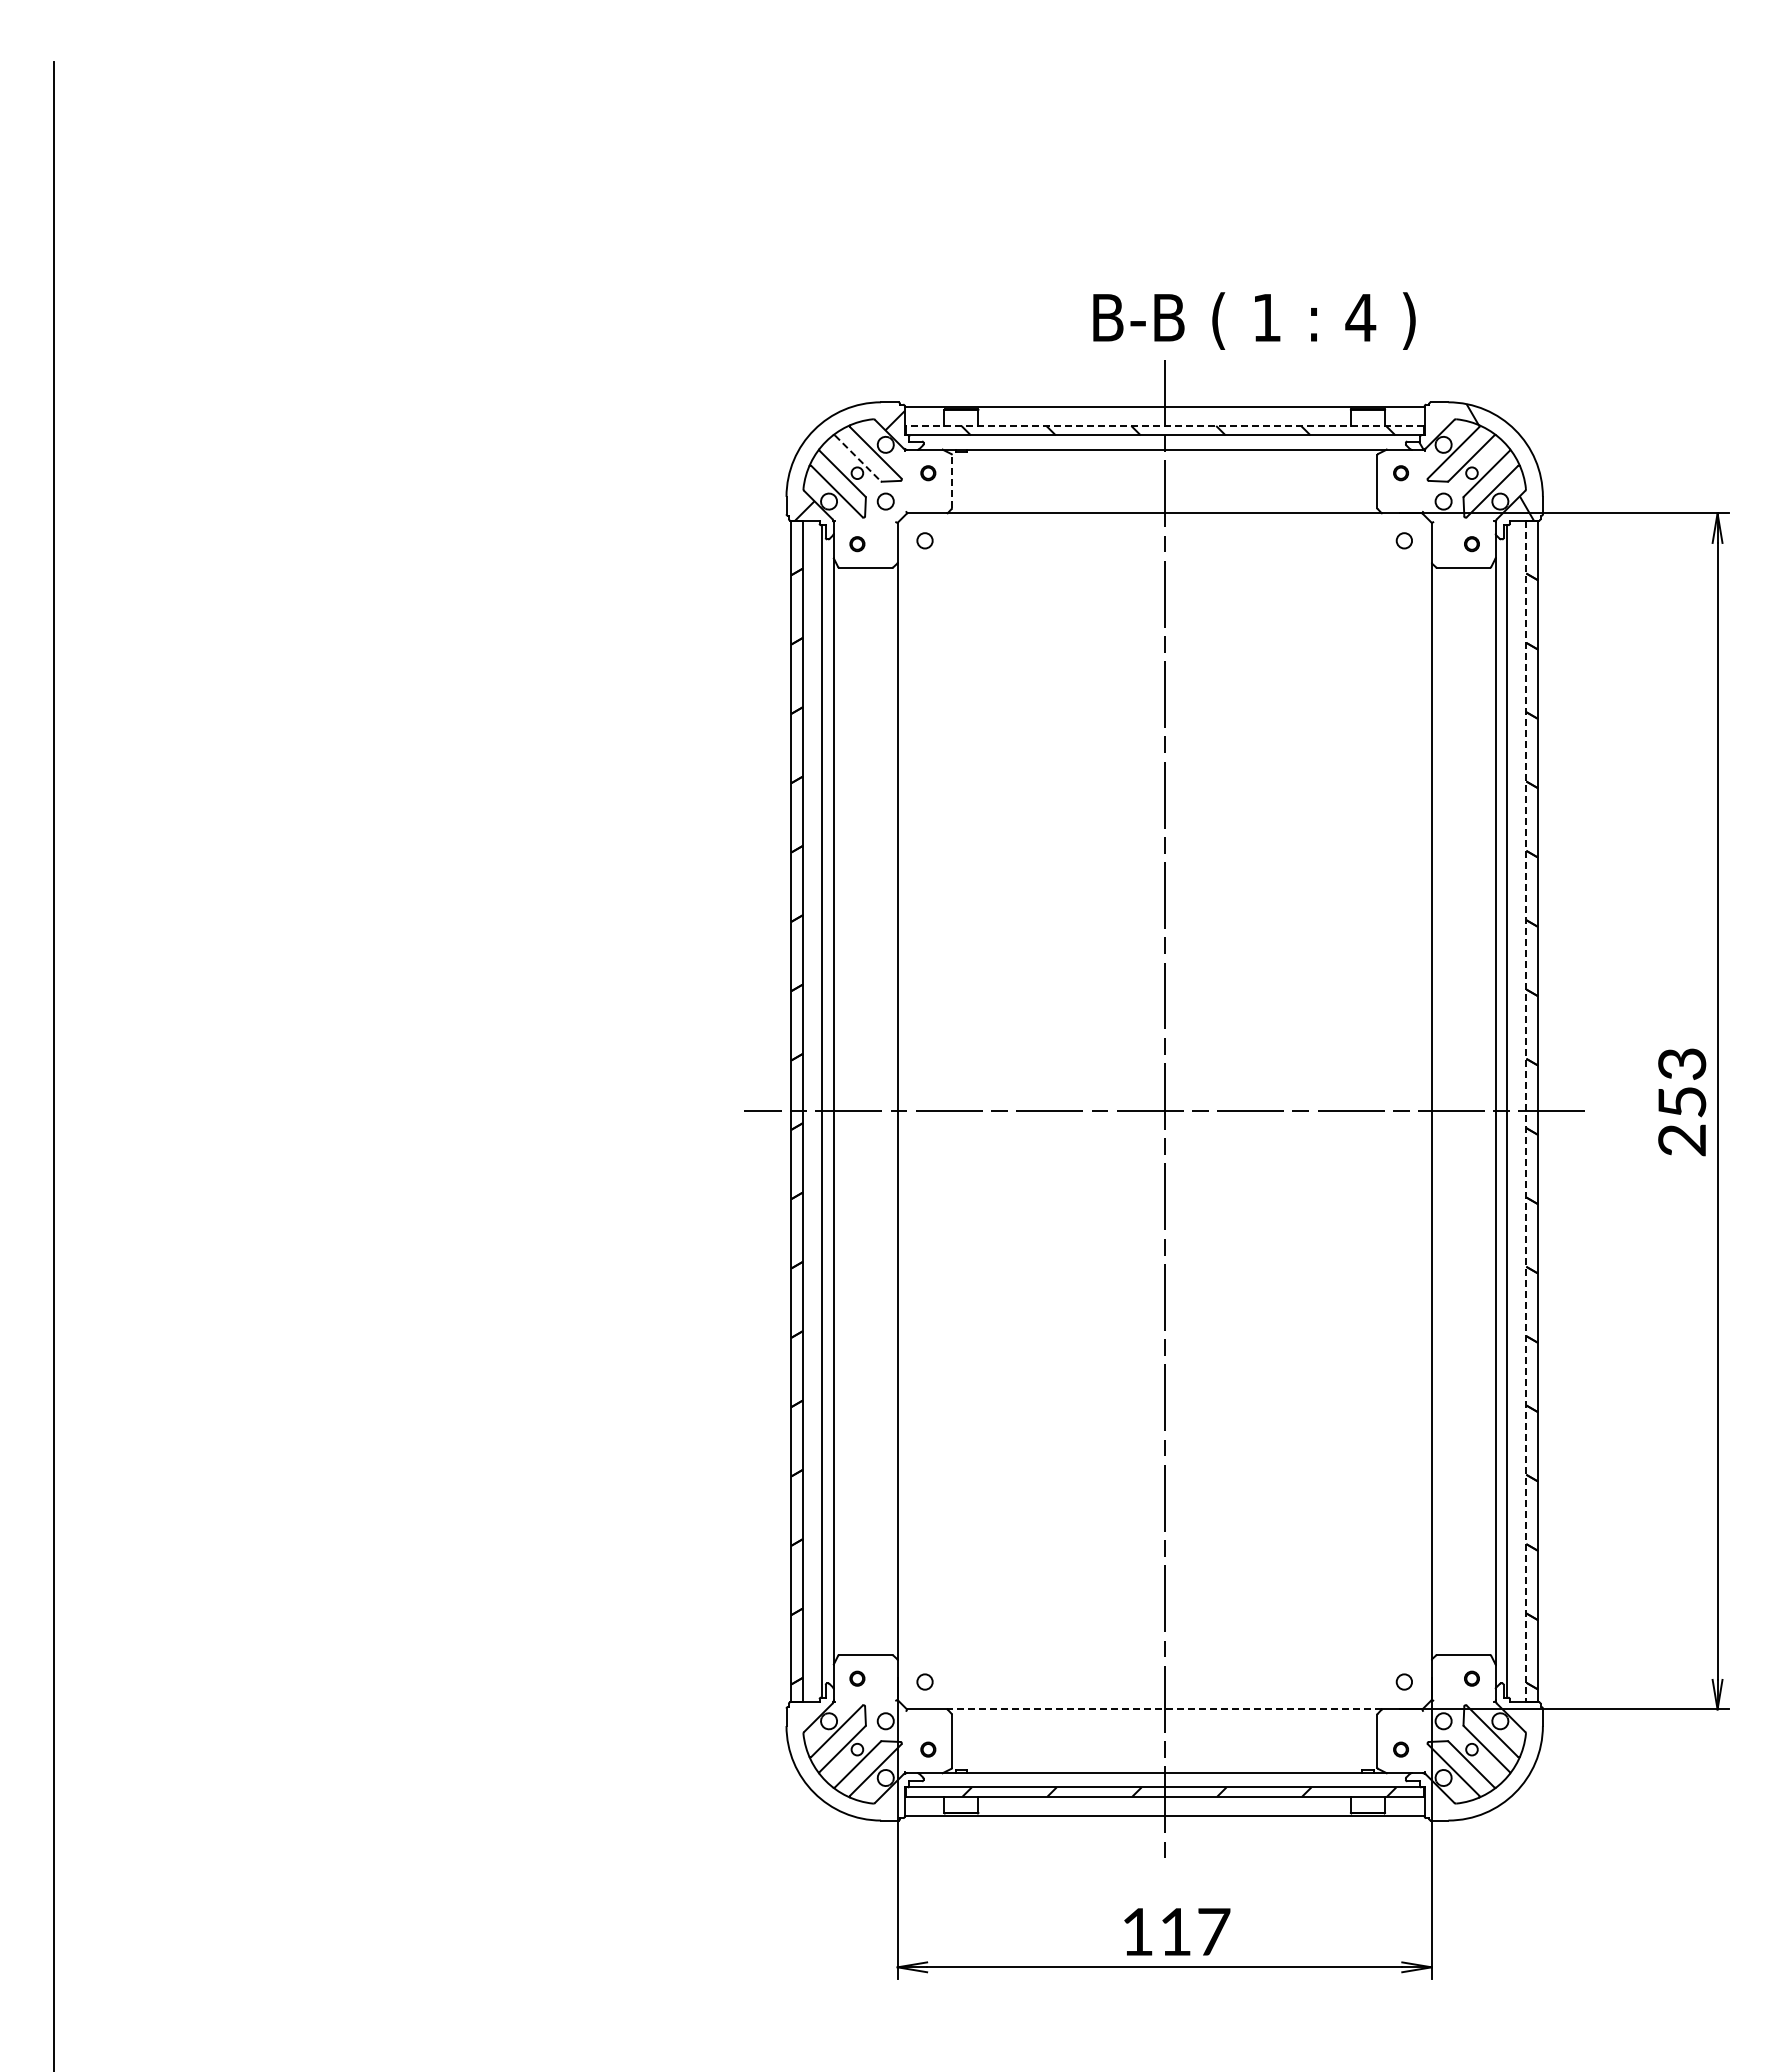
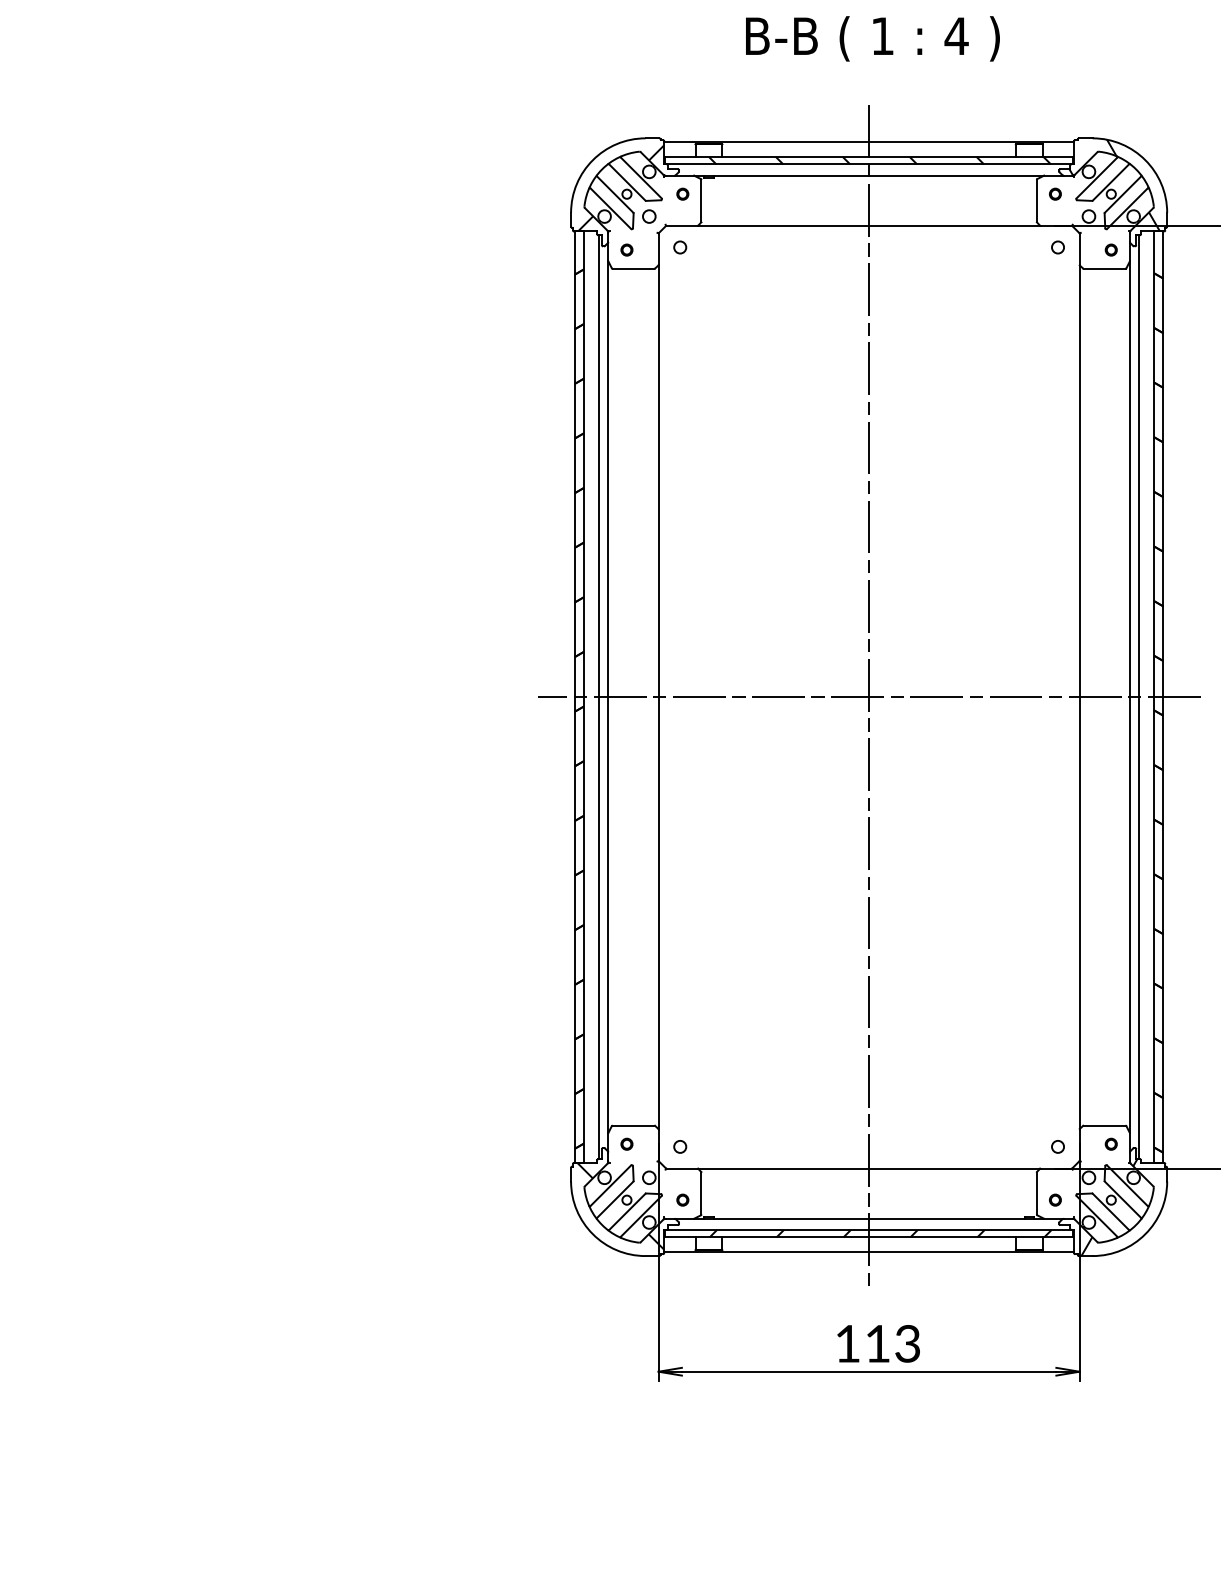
text: (1254, 320) -> (872, 38), moved
line: (1164, 425) -> (868, 156), dashed -> solid
line: (858, 458) -> (627, 182), dashed -> solid
line: (951, 481) -> (701, 200), dashed -> solid
line: (1526, 1111) -> (1154, 697), dashed -> solid
line: (1164, 1709) -> (868, 1168), dashed -> solid
hatch: (849, 1757) -> (620, 1206), added
hatch: (1469, 1758) -> (1109, 1207), added
text: (1214, 1931) -> (908, 1343), 117 -> 113

